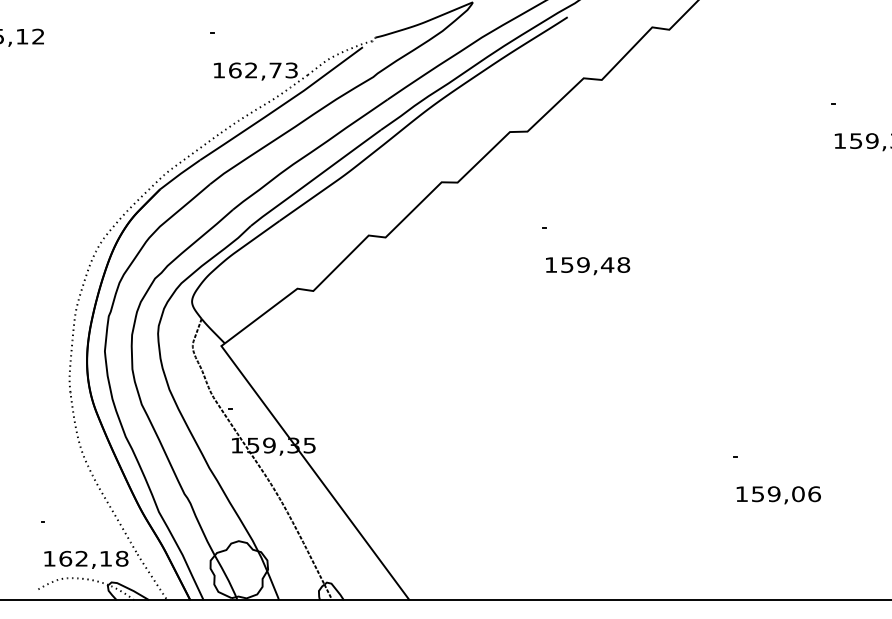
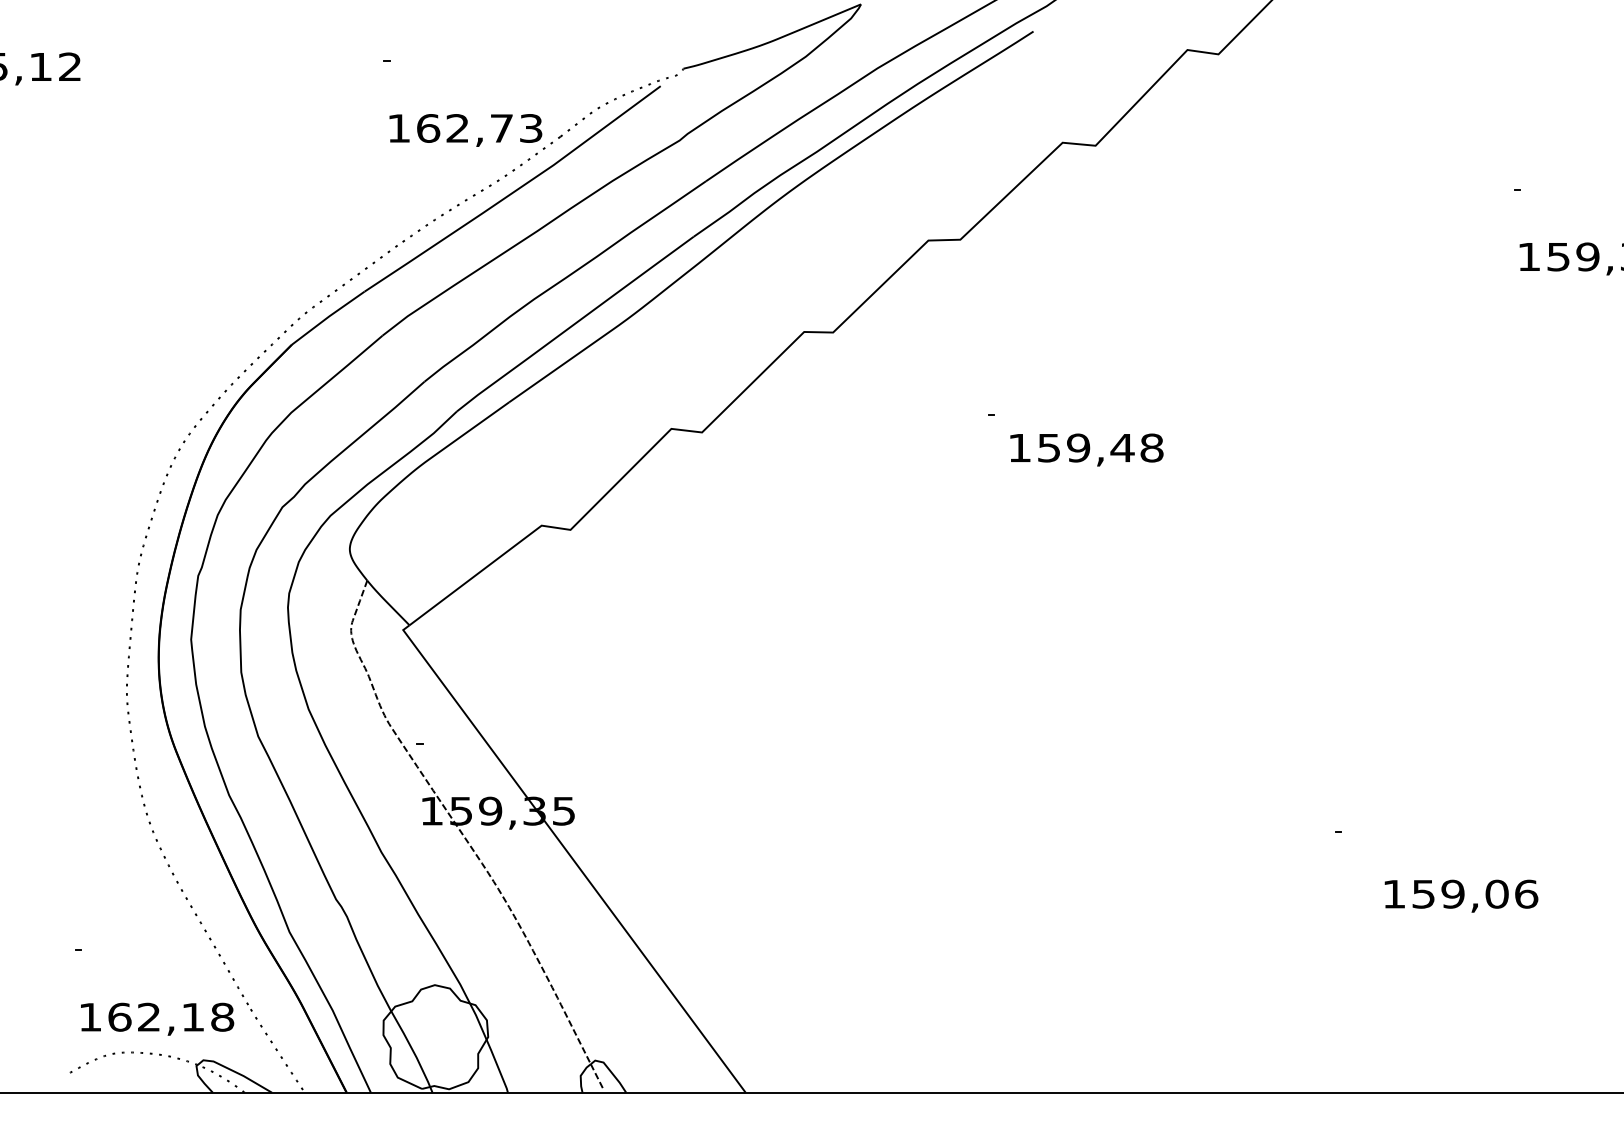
text: (588, 266) -> (1087, 450), moved
text: (778, 495) -> (1460, 896), moved

